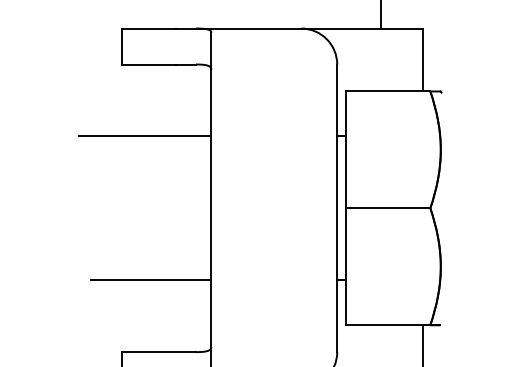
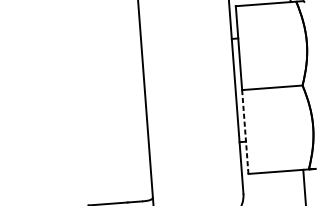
line: (145, 136) -> (94, 49), removed
line: (346, 267) -> (245, 132), solid -> dashed
line: (150, 280) -> (105, 152), removed

